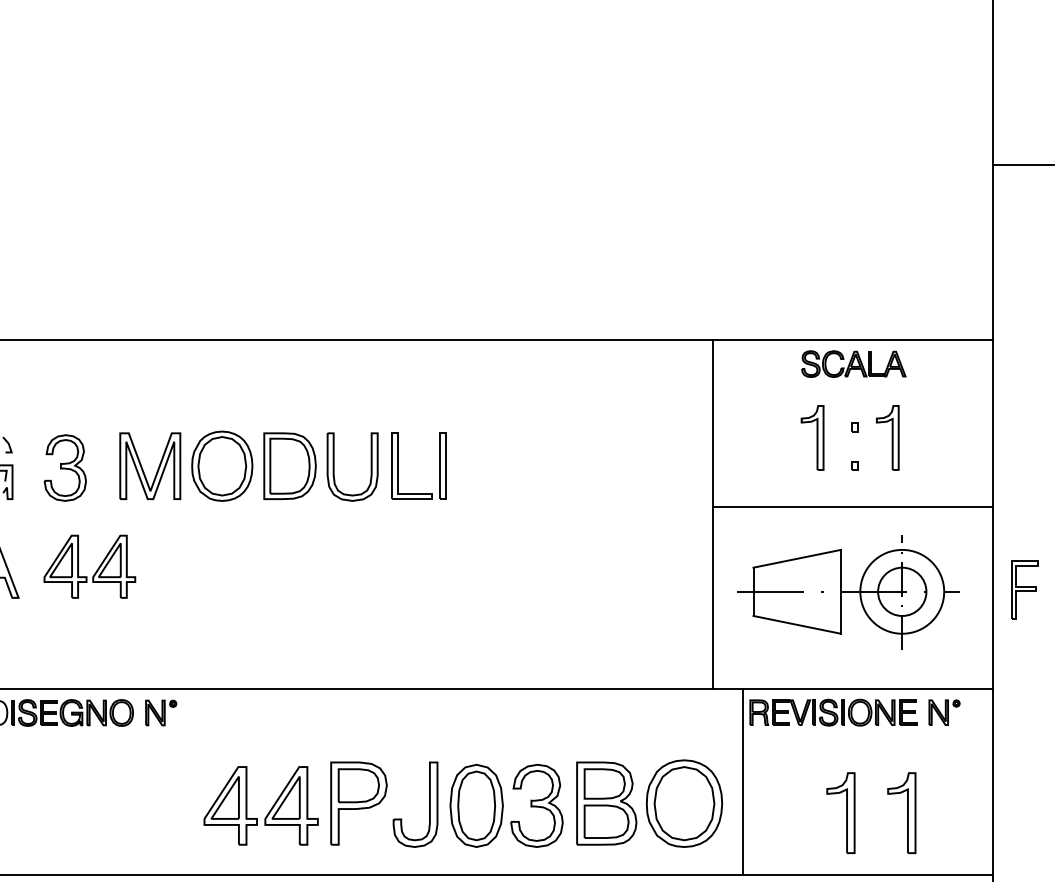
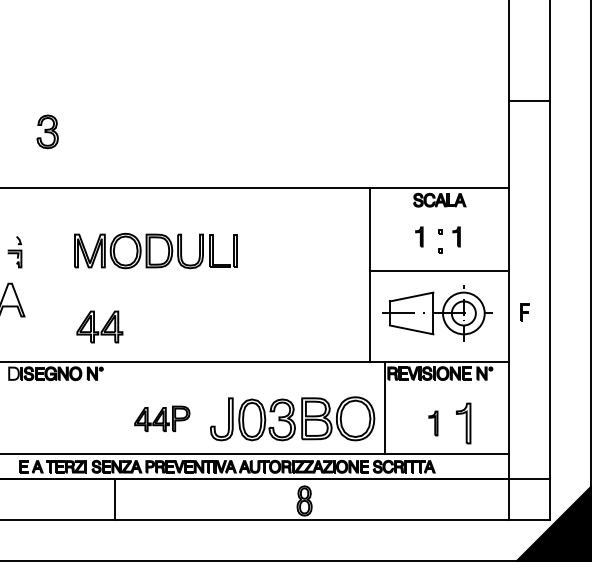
part: (813, 437) -> (419, 236), size x0.6
part: (887, 437) -> (456, 236), size x0.6
part: (64, 467) -> (47, 131), moved
part: (89, 565) -> (99, 326), moved
part: (1024, 589) -> (524, 312), size x0.6
part: (296, 803) -> (162, 418), size x0.6
part: (841, 813) -> (433, 423), size x0.6

